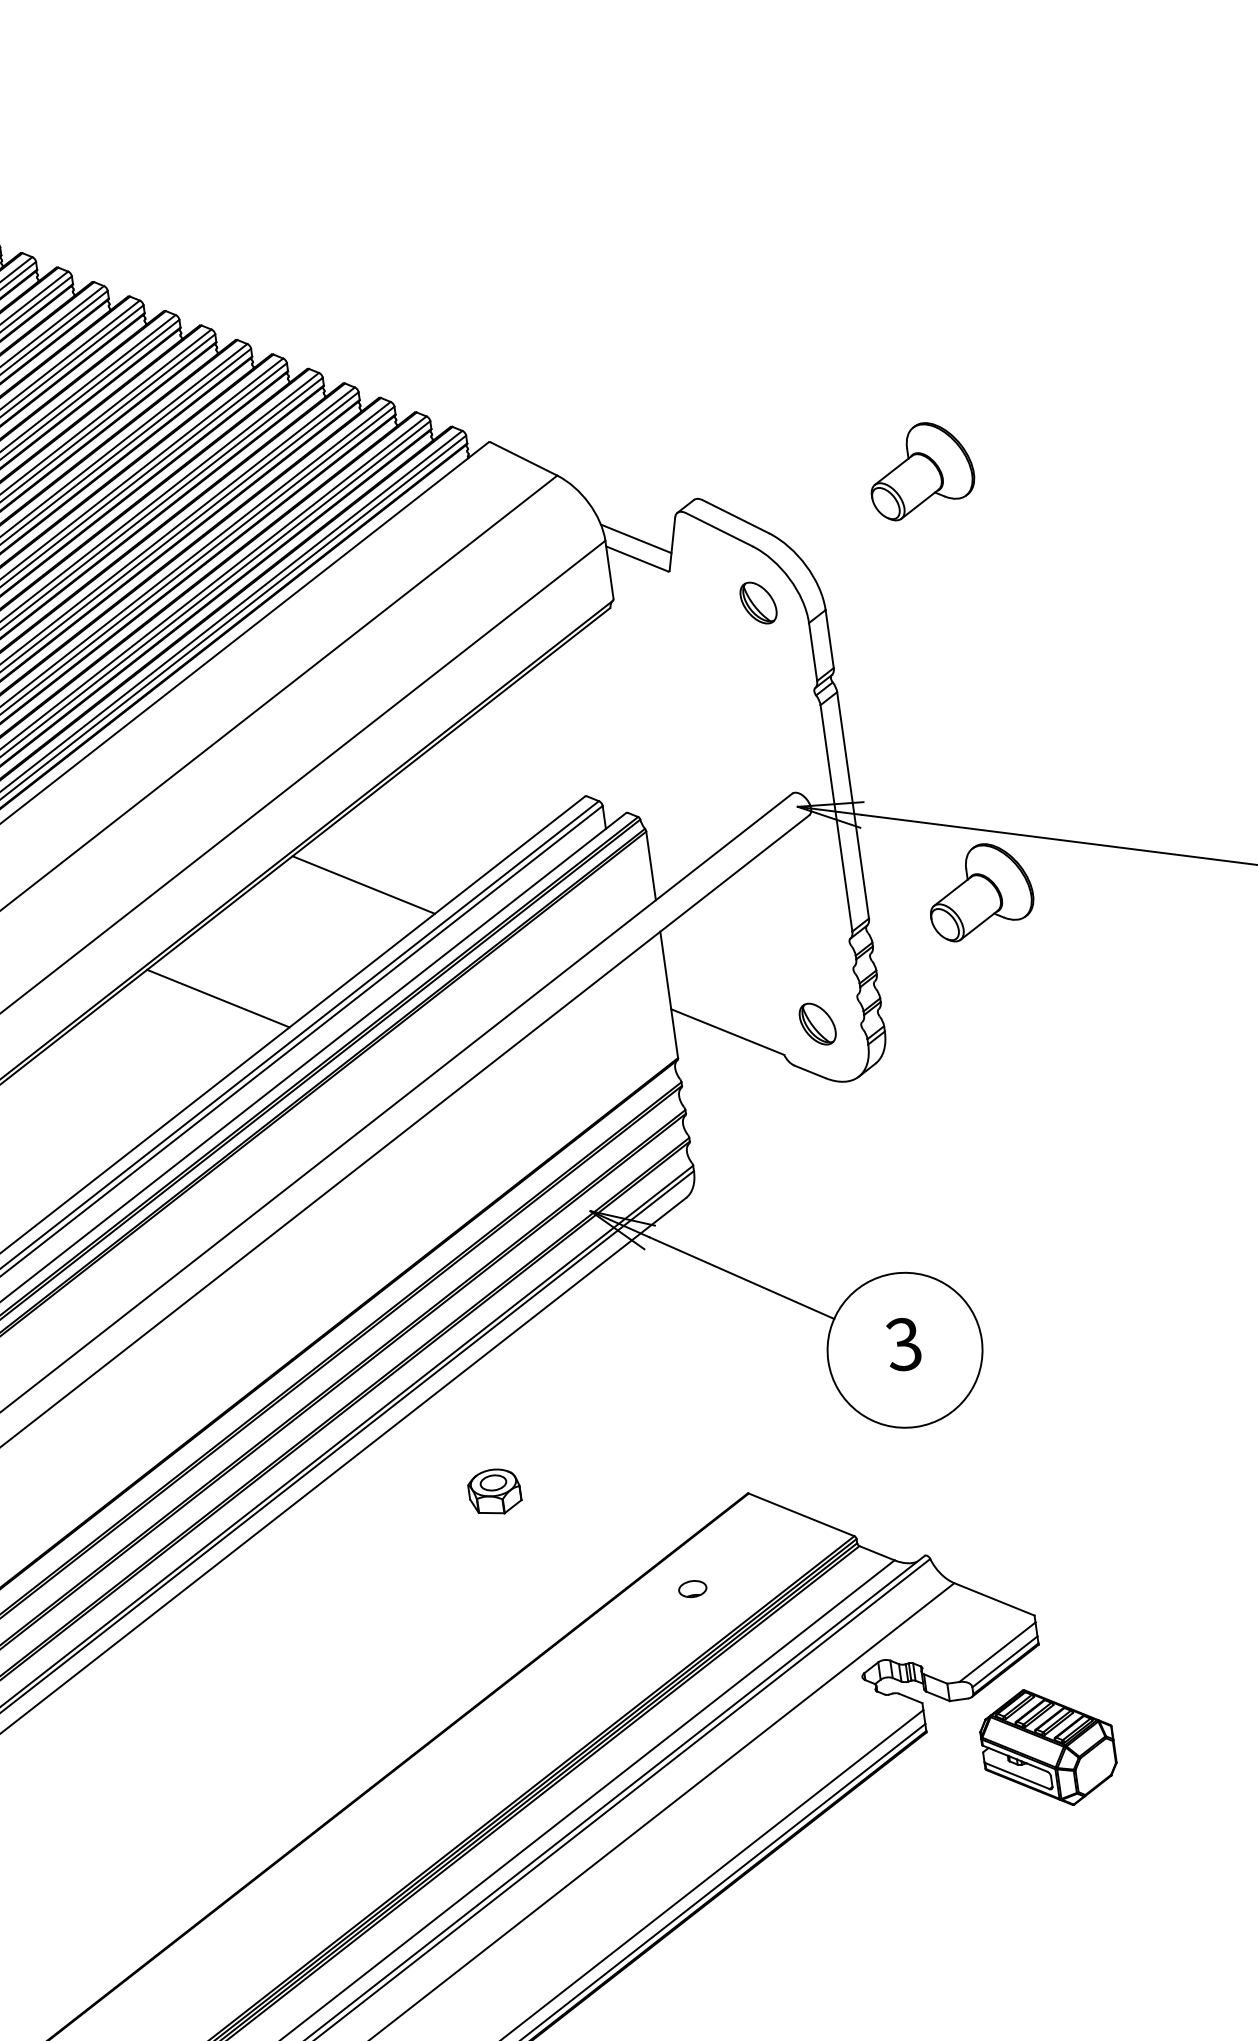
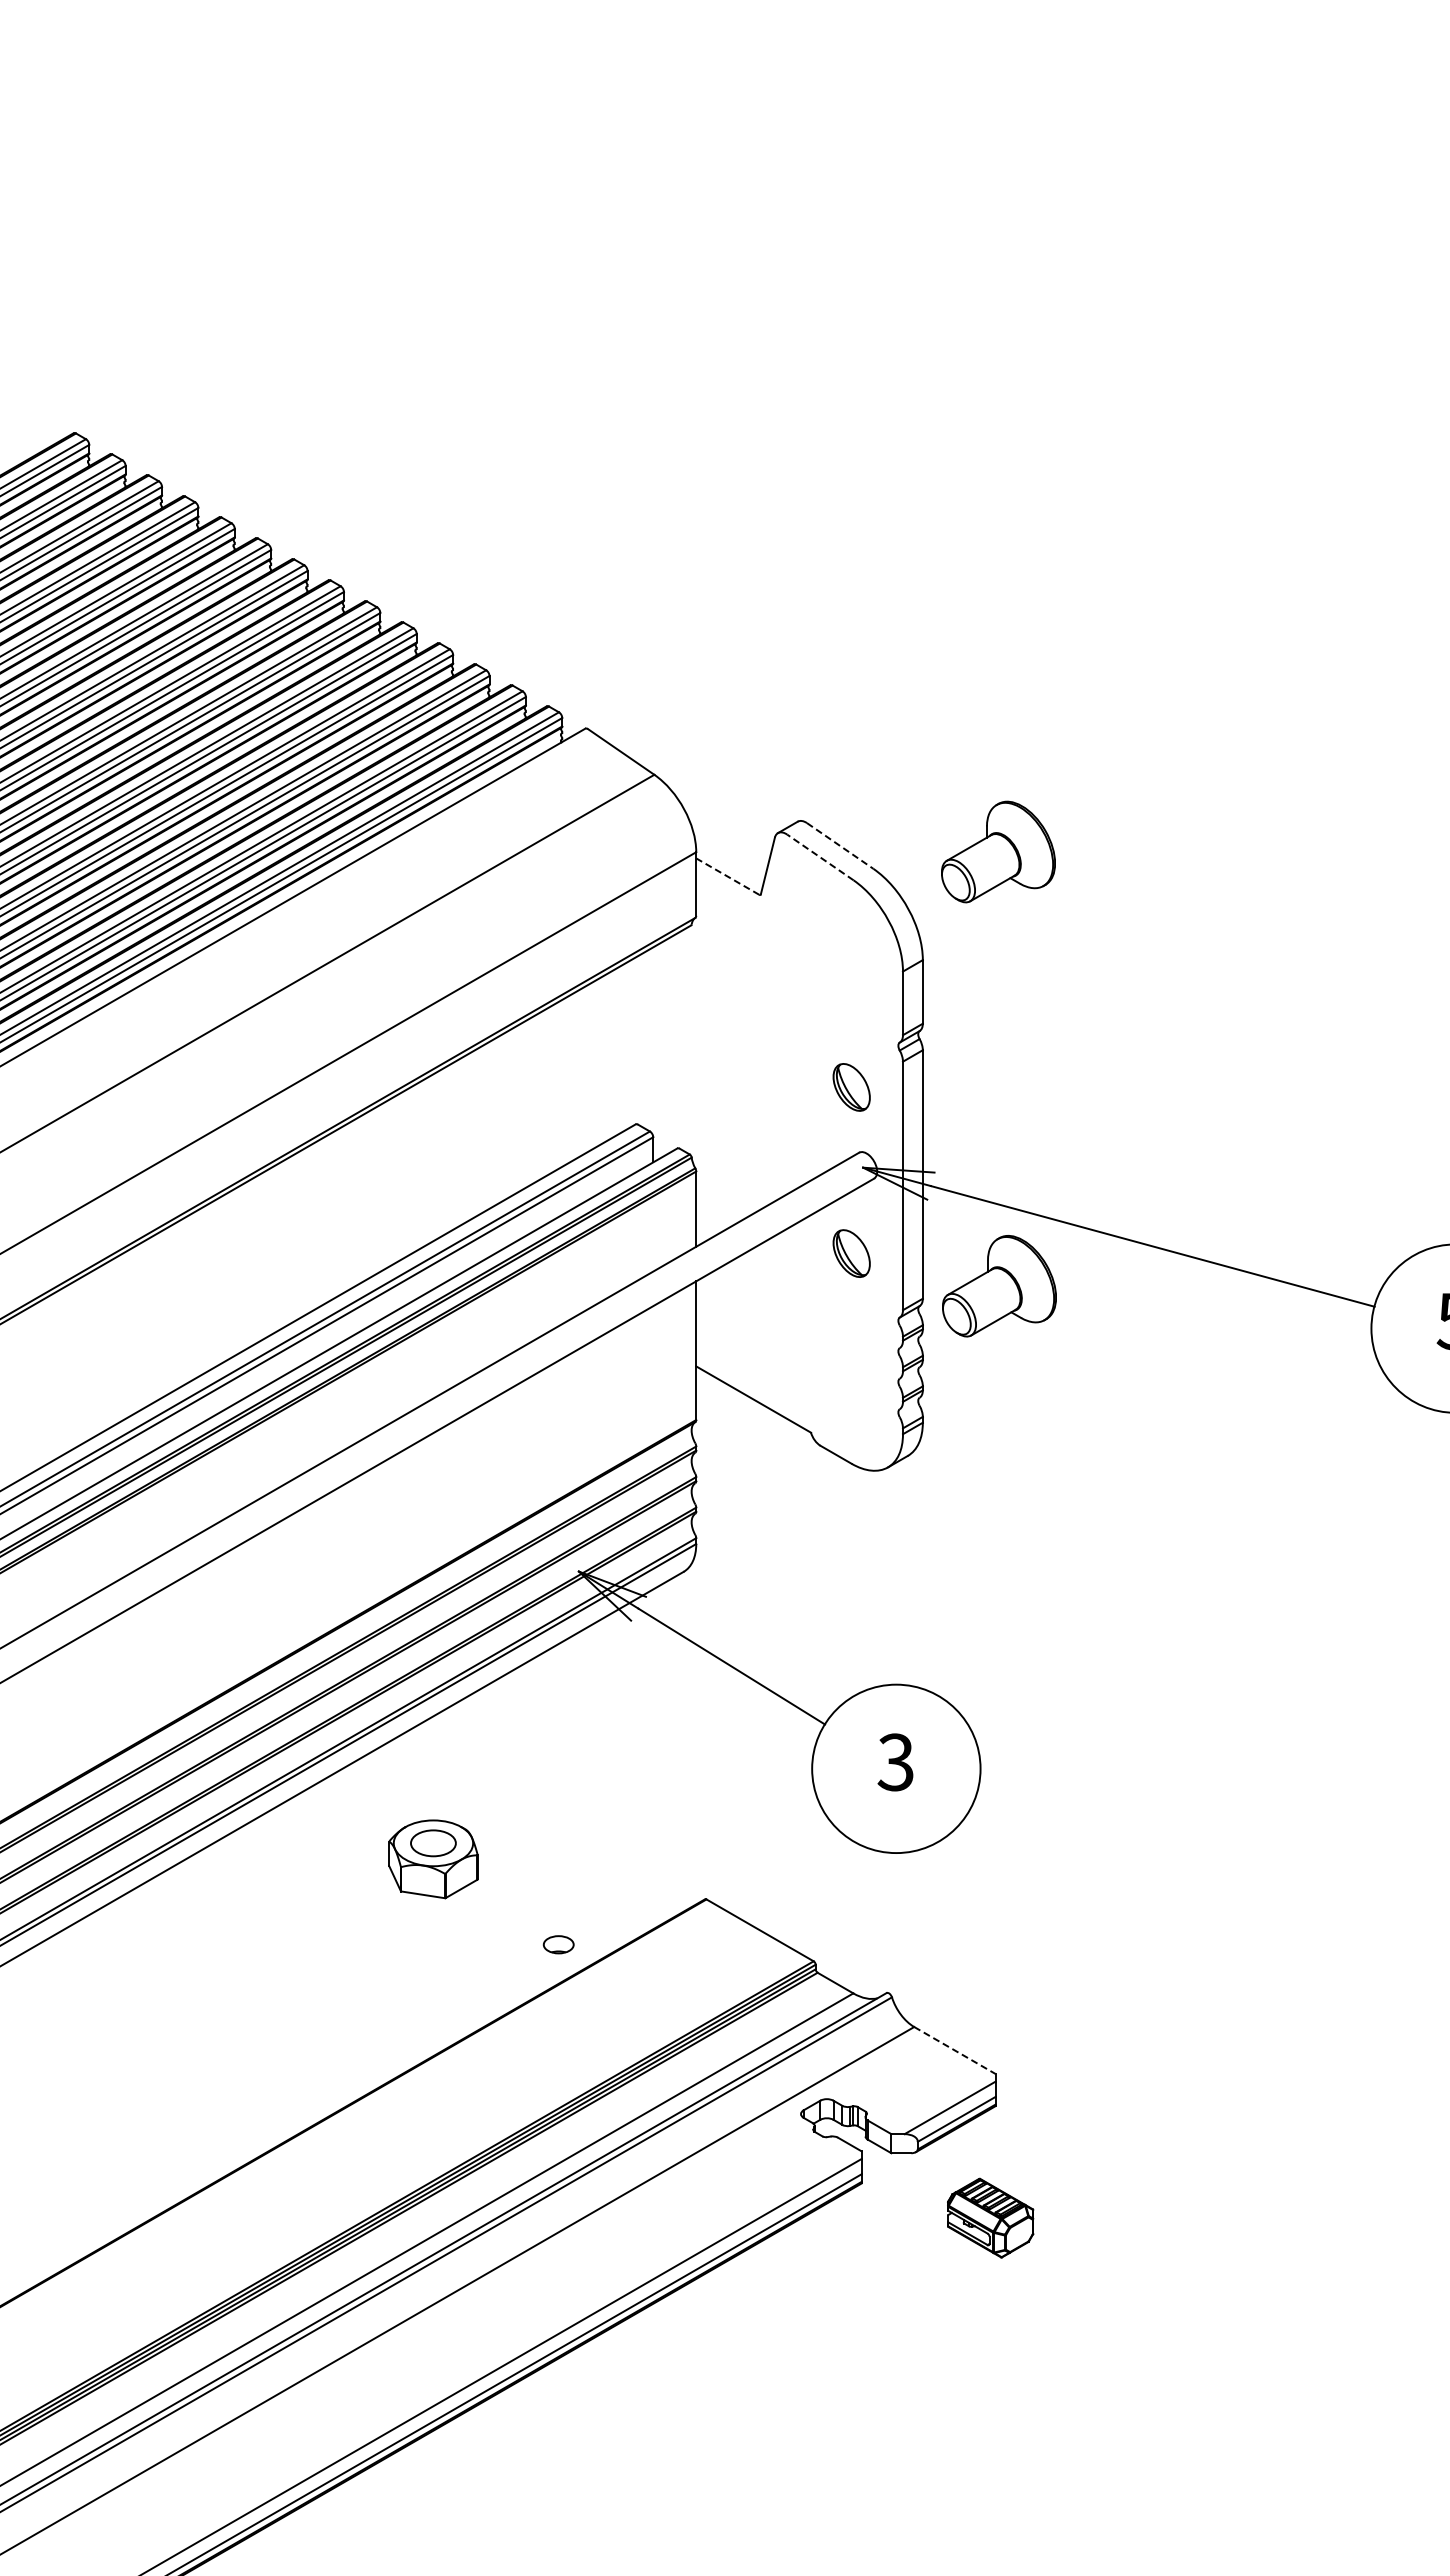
part: (920, 469) -> (998, 851), moved
line: (736, 517) -> (840, 846), solid -> dashed
line: (719, 529) -> (820, 857), solid -> dashed
line: (635, 538) -> (729, 854), removed
line: (636, 558) -> (727, 876), solid -> dashed
part: (758, 603) -> (851, 1087), moved
line: (363, 884) -> (383, 1185), removed
part: (980, 891) -> (999, 1286), moved
line: (218, 998) -> (210, 1286), removed
part: (817, 1024) -> (851, 1253), moved
part: (494, 1492) -> (432, 1859), size x1.6
part: (692, 1588) -> (558, 1944), moved
line: (994, 1599) -> (954, 2050), solid -> dashed
part: (1048, 1746) -> (990, 2217), size x0.6

